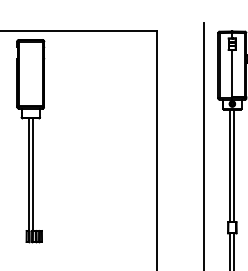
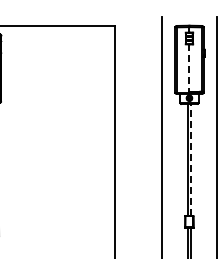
line: (232, 73) -> (189, 67), solid -> dashed
line: (234, 165) -> (191, 159), solid -> dashed

